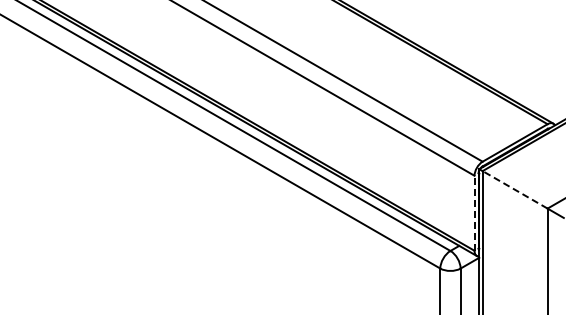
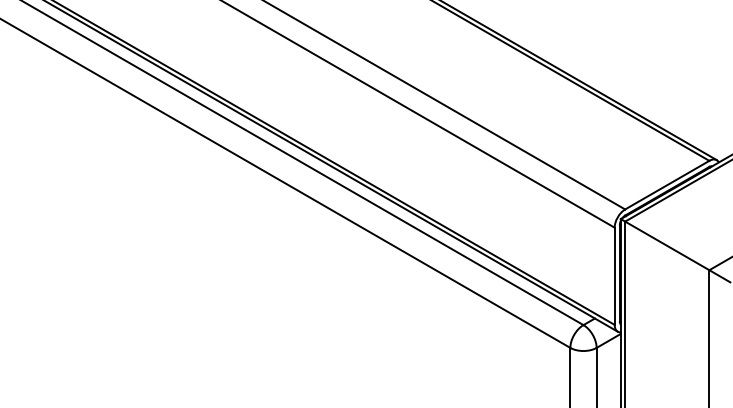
line: (515, 189) -> (667, 245), dashed -> solid
line: (474, 213) -> (614, 276), dashed -> solid

